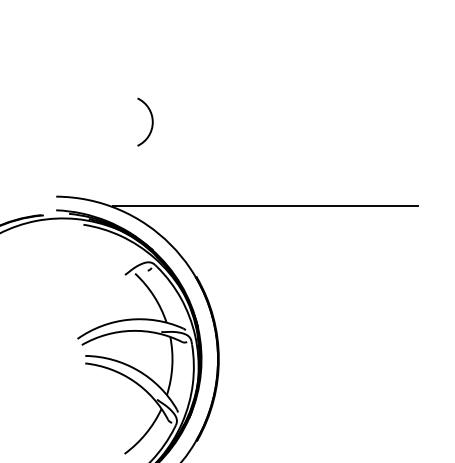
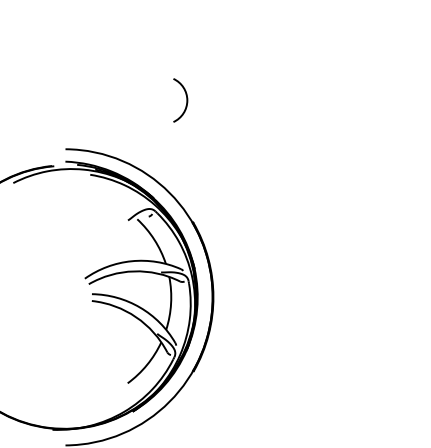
arc: (151, 122) -> (186, 100), moved
line: (265, 205) -> (255, 157), removed

